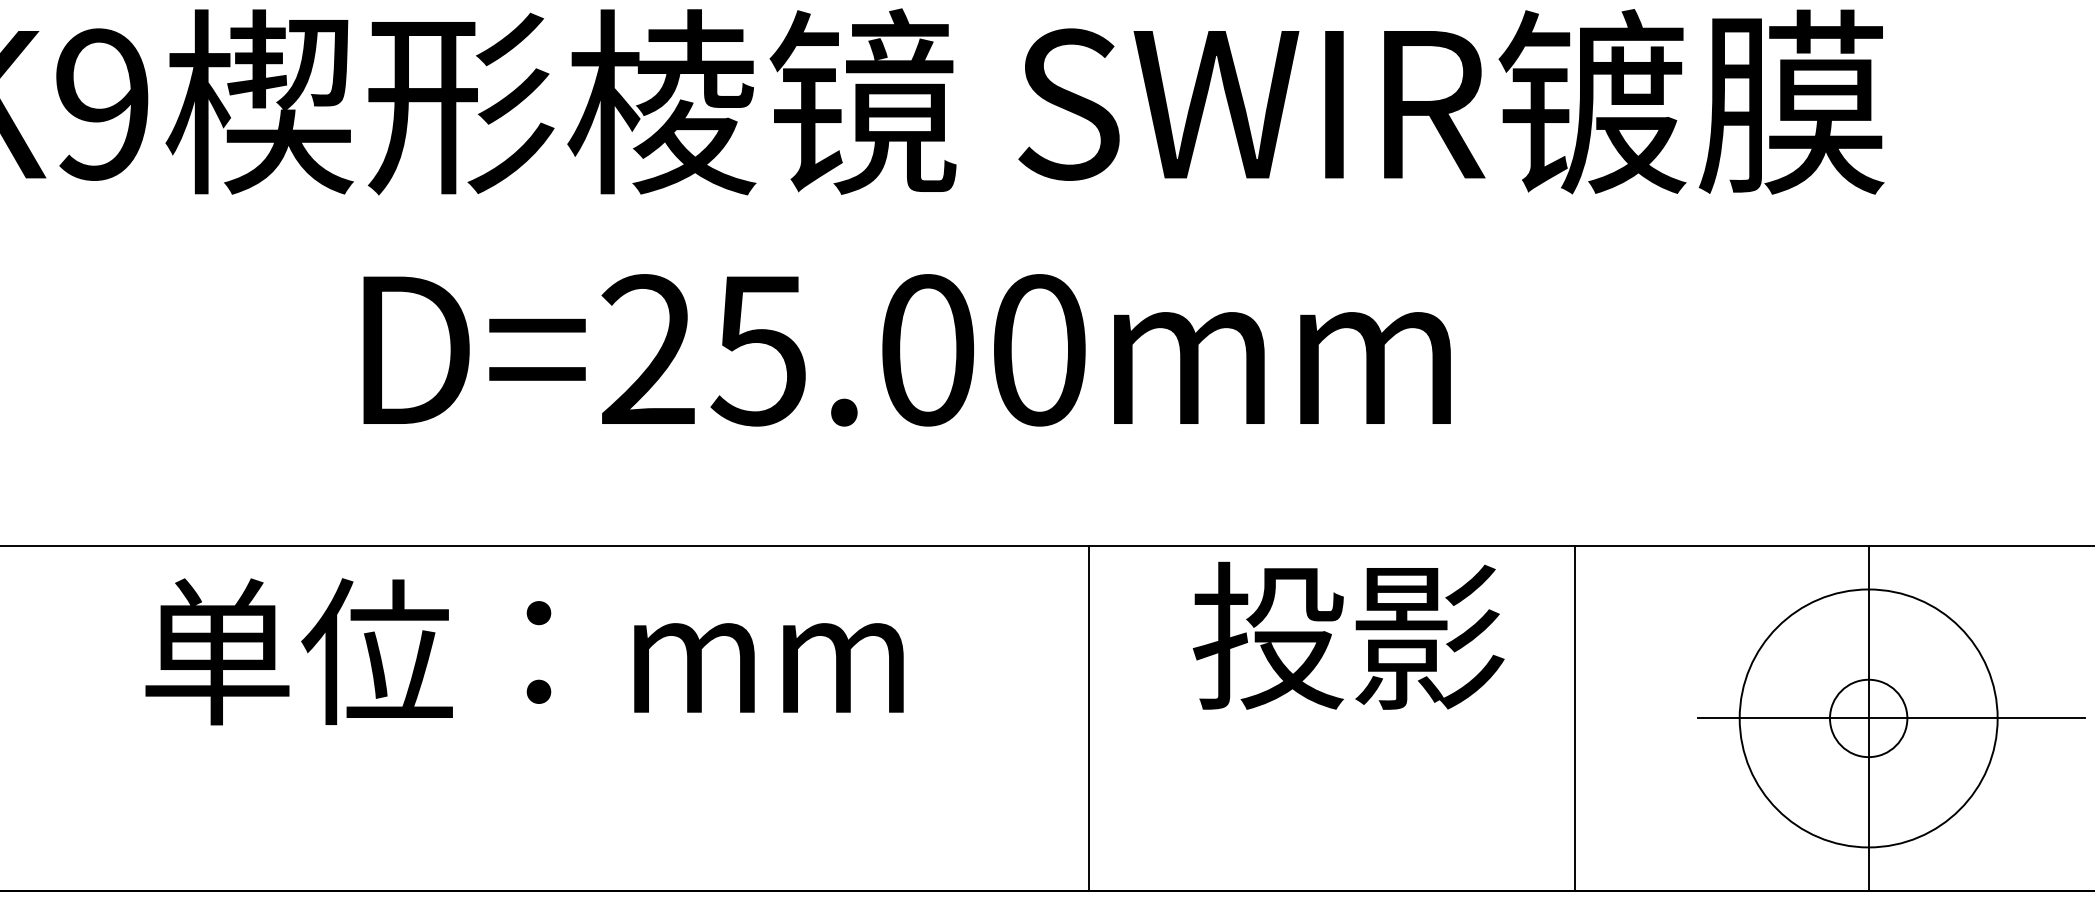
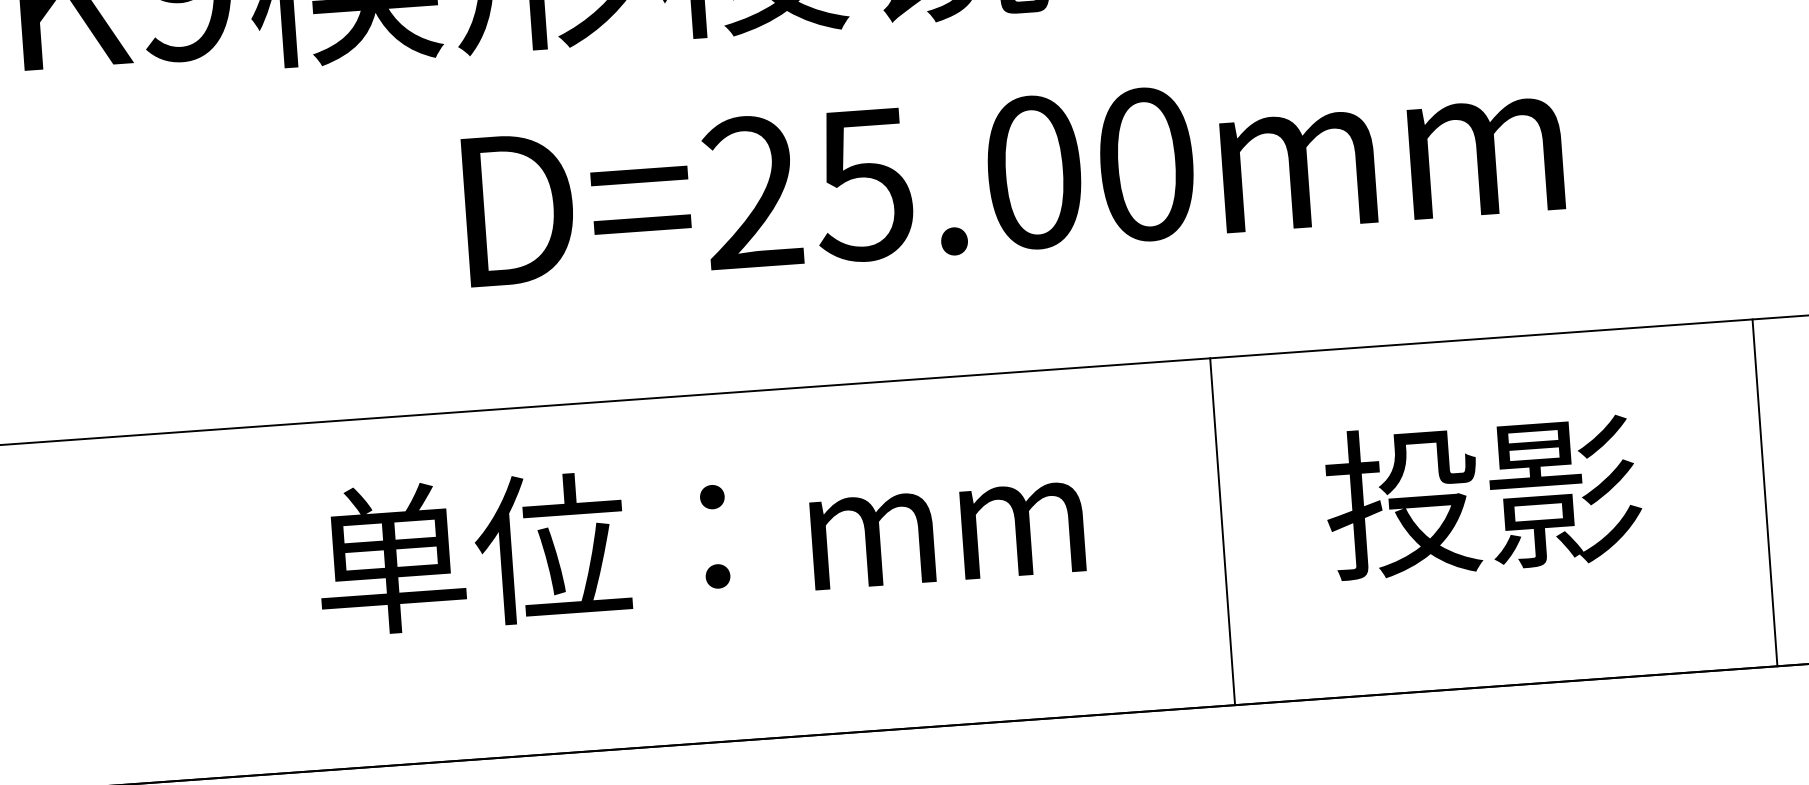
text: (1348, 635) -> (1483, 495), moved
text: (524, 651) -> (700, 536), moved
line: (1575, 718) -> (1765, 492), moved

